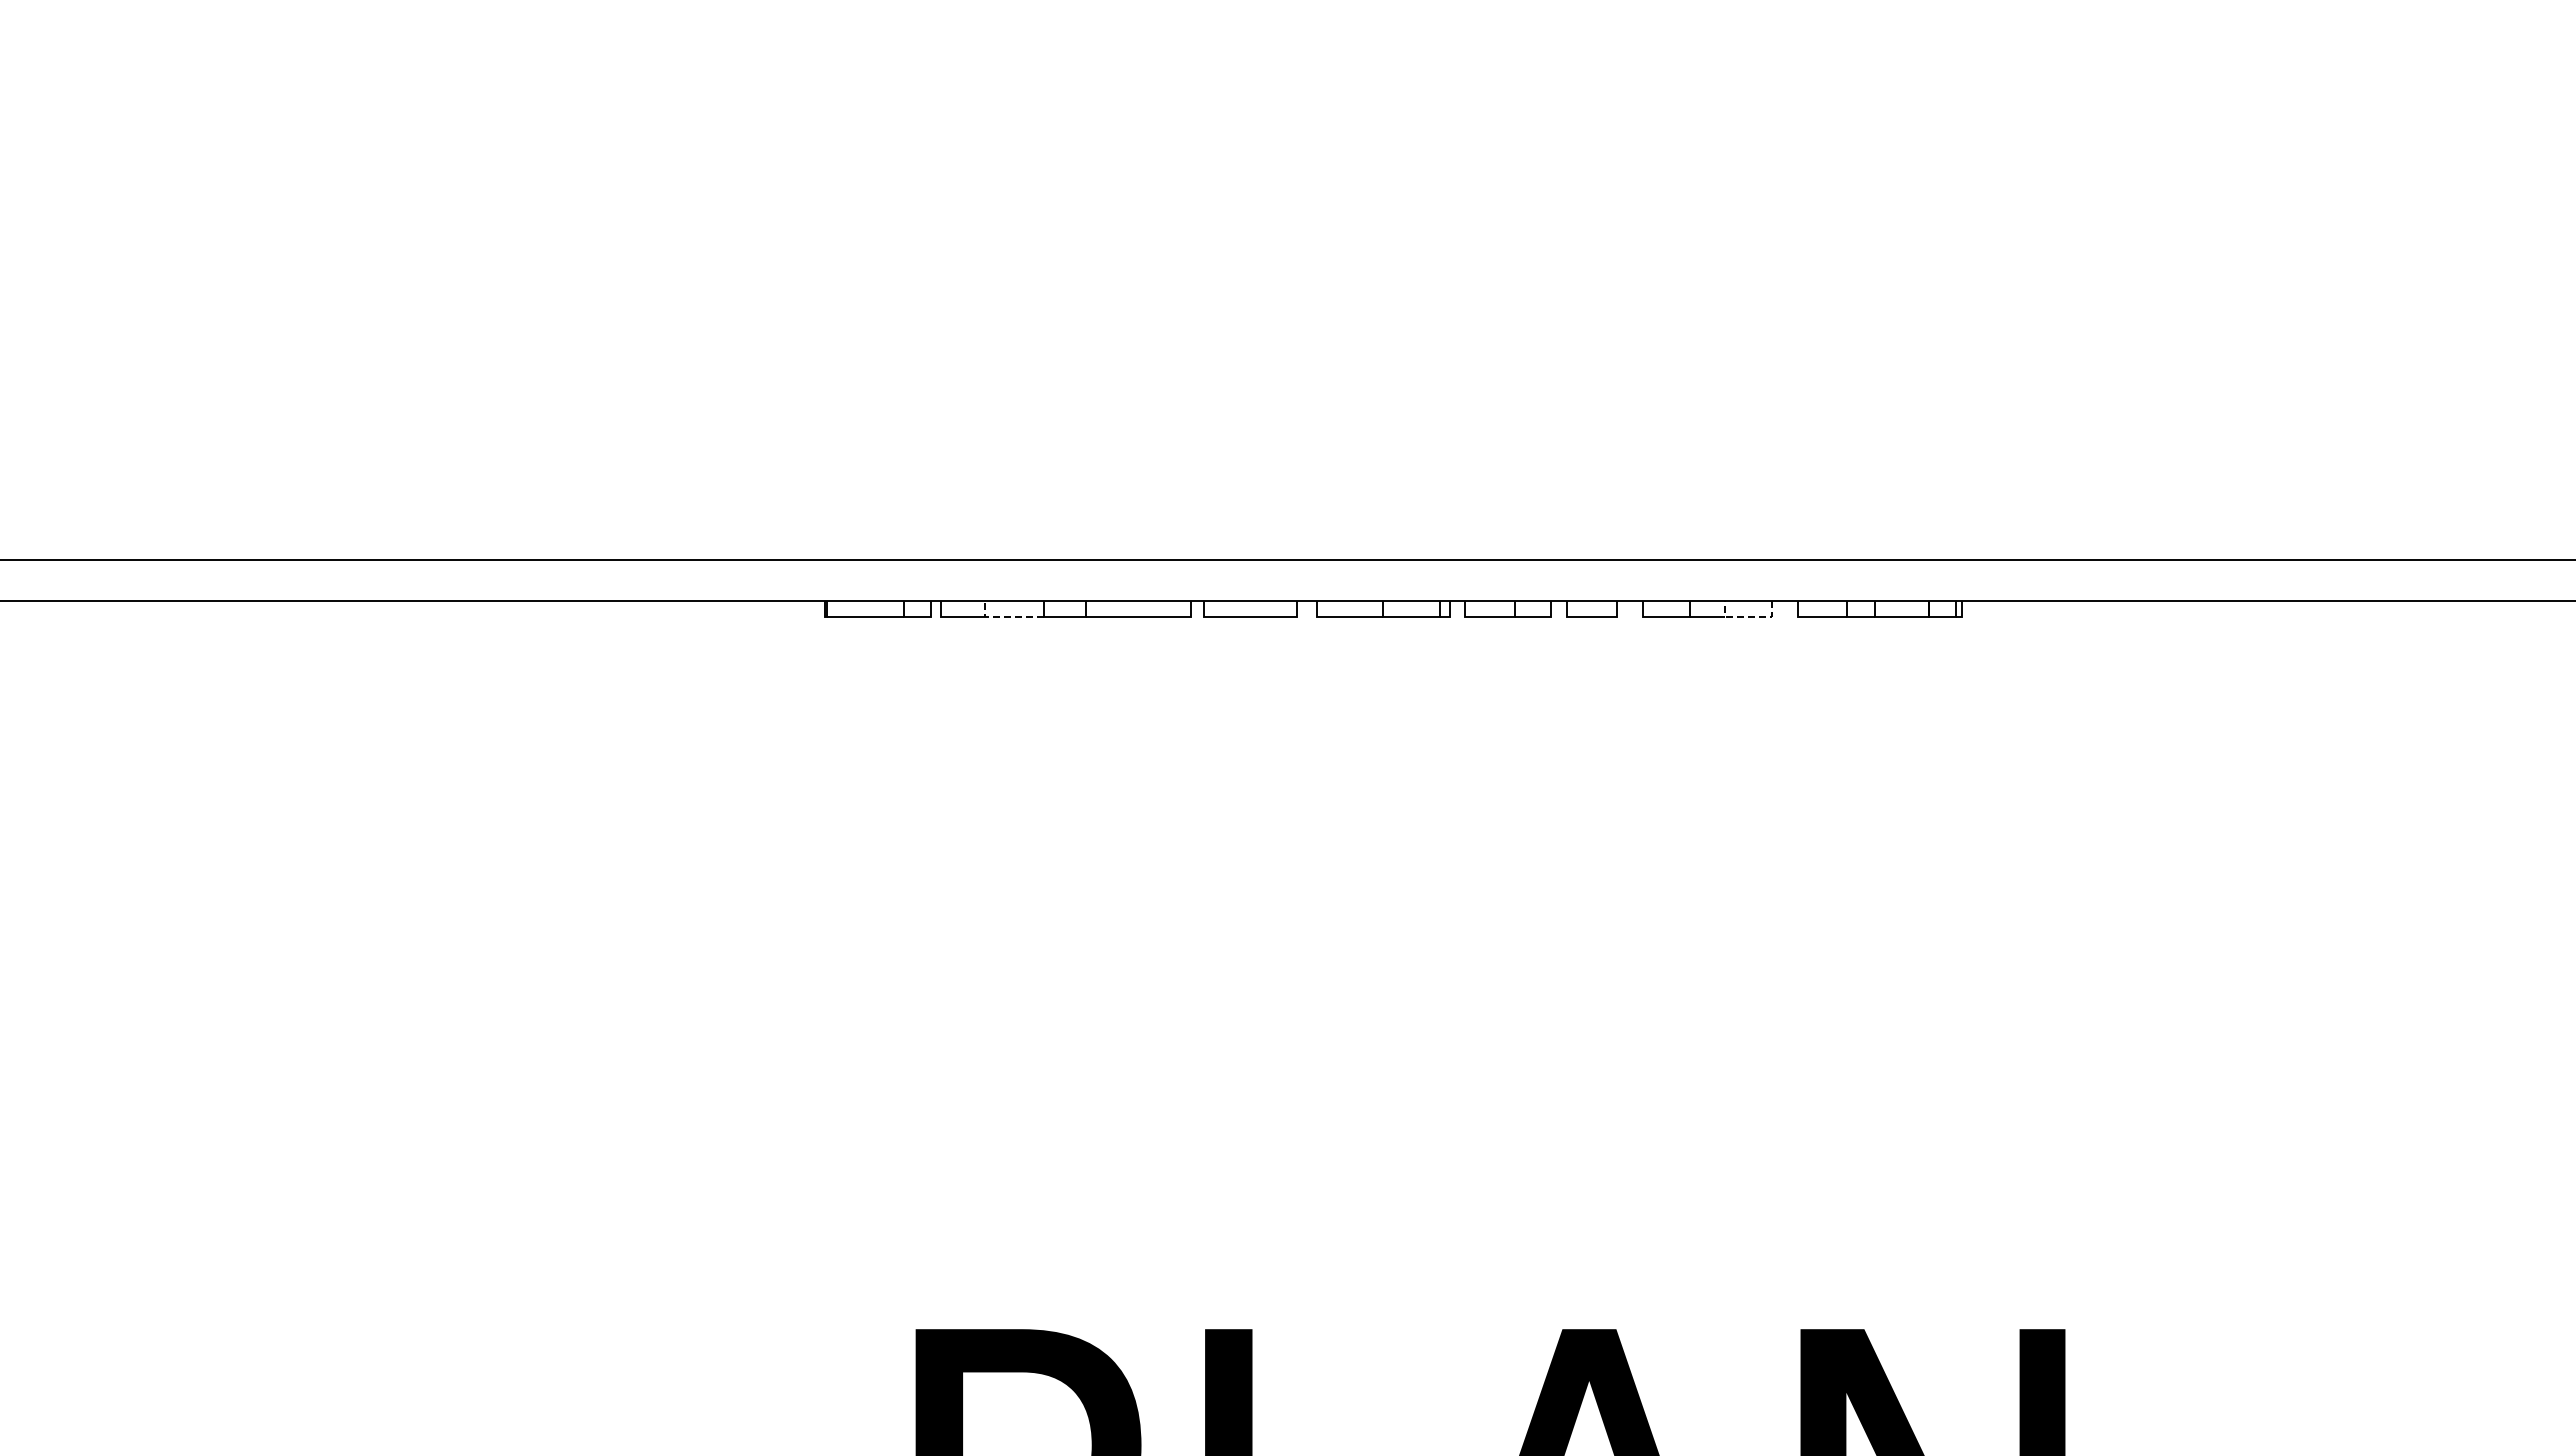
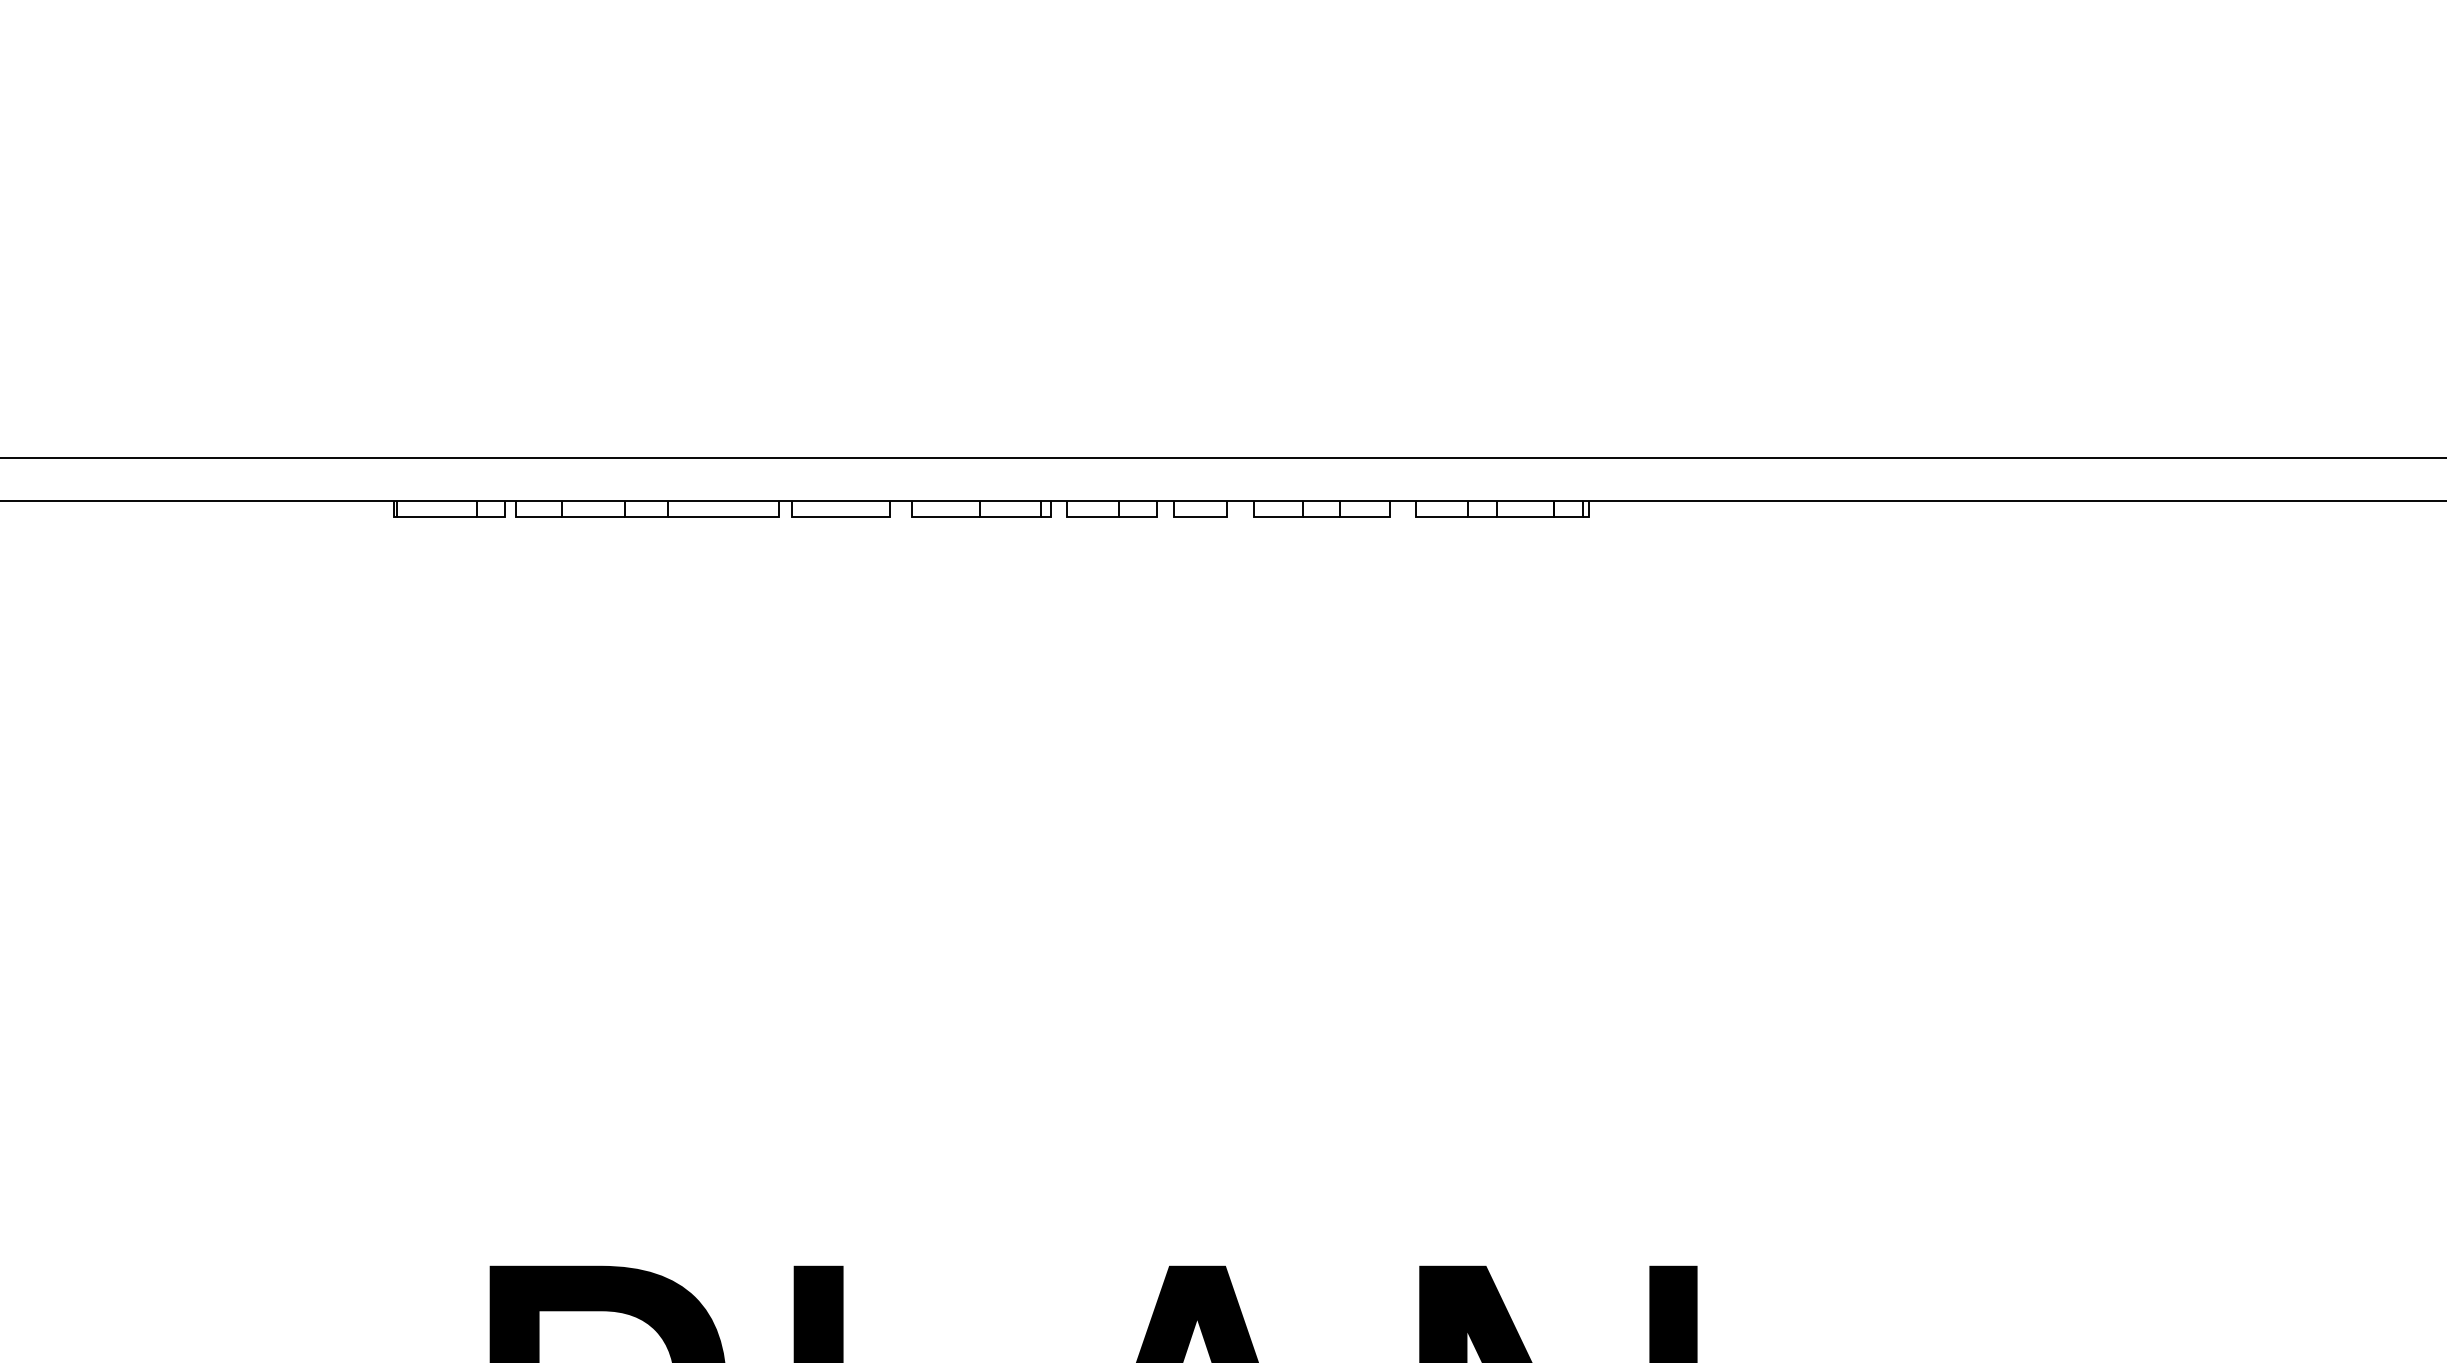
line: (1005, 616) -> (584, 517), dashed -> solid
line: (1748, 616) -> (1364, 517), dashed -> solid

